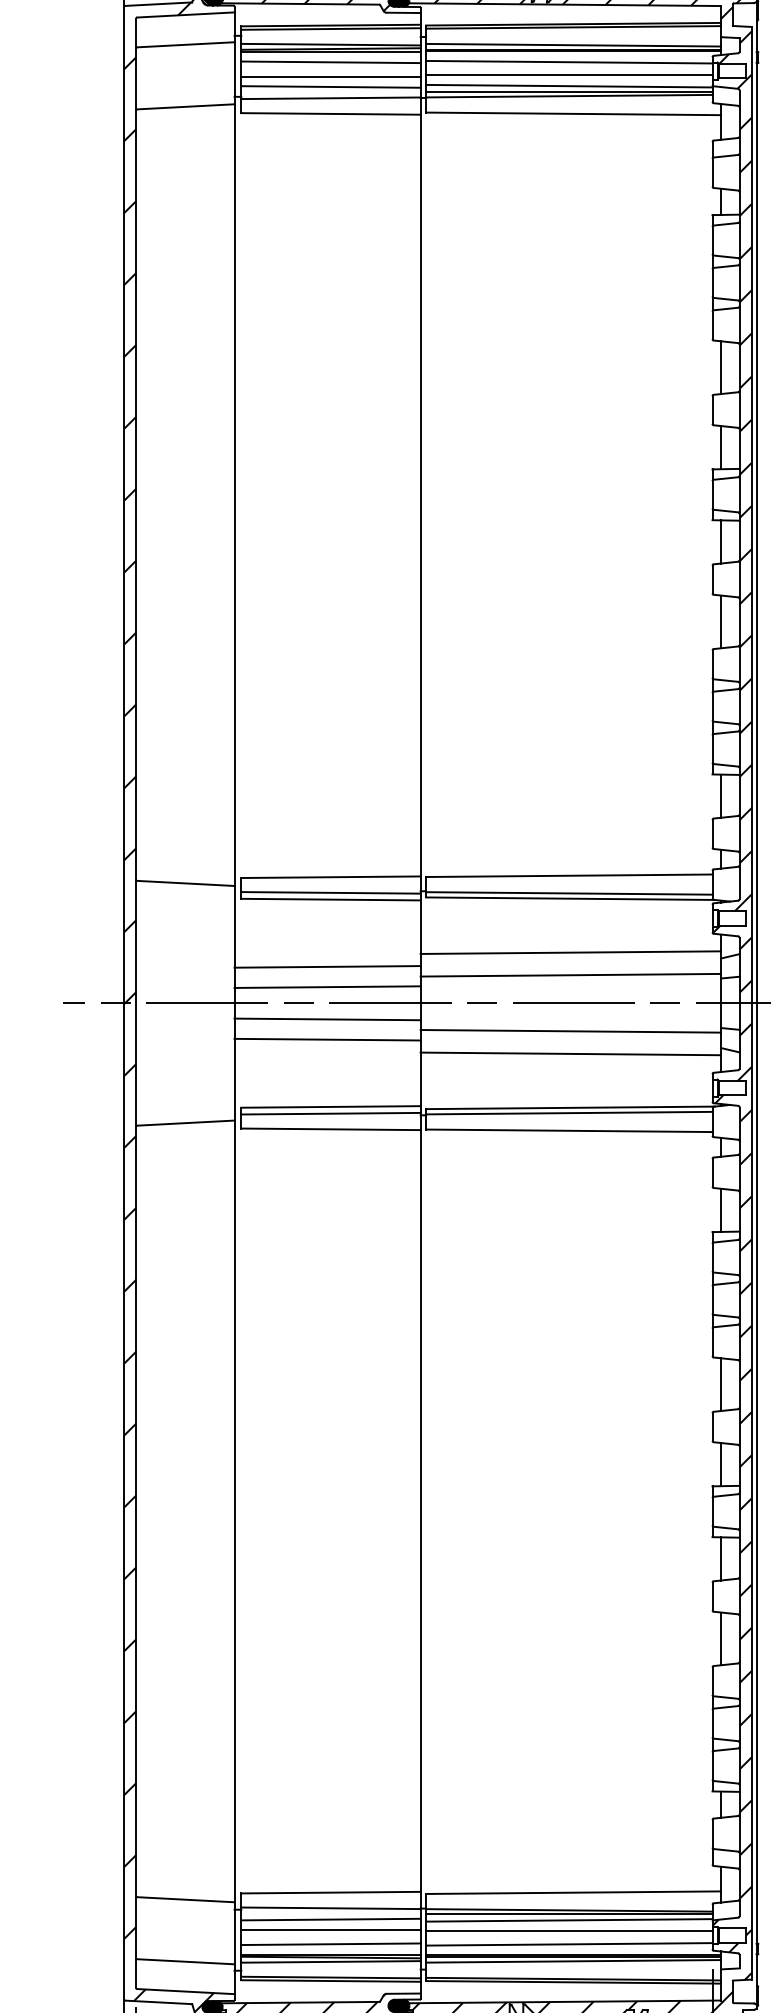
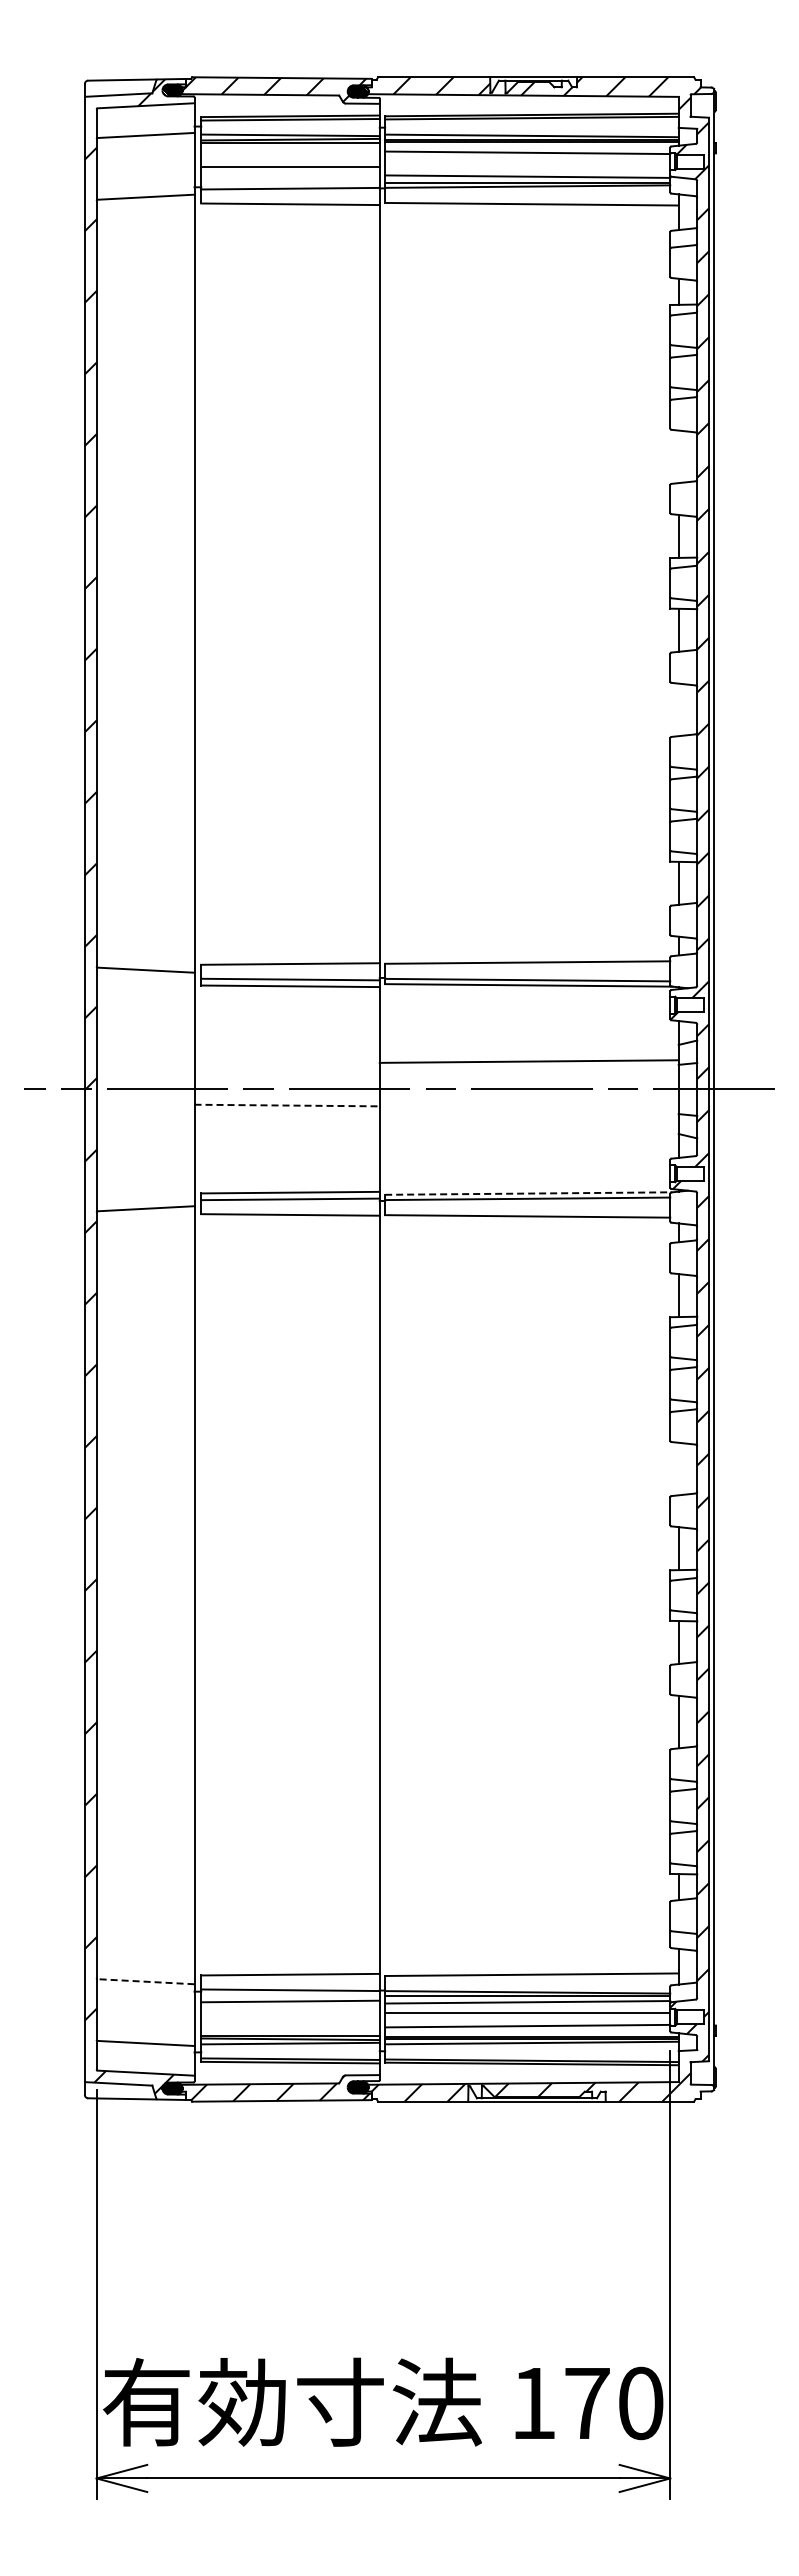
line: (330, 61) -> (290, 152), removed
line: (569, 74) -> (527, 165), removed
line: (330, 87) -> (290, 177), removed
line: (720, 367) -> (678, 456), removed
line: (720, 621) -> (678, 709), removed
line: (570, 952) -> (528, 1038), removed
line: (326, 967) -> (286, 1053), removed
line: (326, 987) -> (286, 1073), removed
line: (327, 1019) -> (287, 1105), solid -> dashed
line: (570, 1031) -> (528, 1117), removed
line: (326, 1039) -> (286, 1125), removed
line: (570, 1053) -> (528, 1139), removed
line: (570, 1107) -> (528, 1193), solid -> dashed
line: (720, 1384) -> (678, 1468), removed
line: (186, 1899) -> (146, 1981), solid -> dashed
line: (330, 1929) -> (290, 2011), removed
line: (330, 1943) -> (290, 2025), removed

